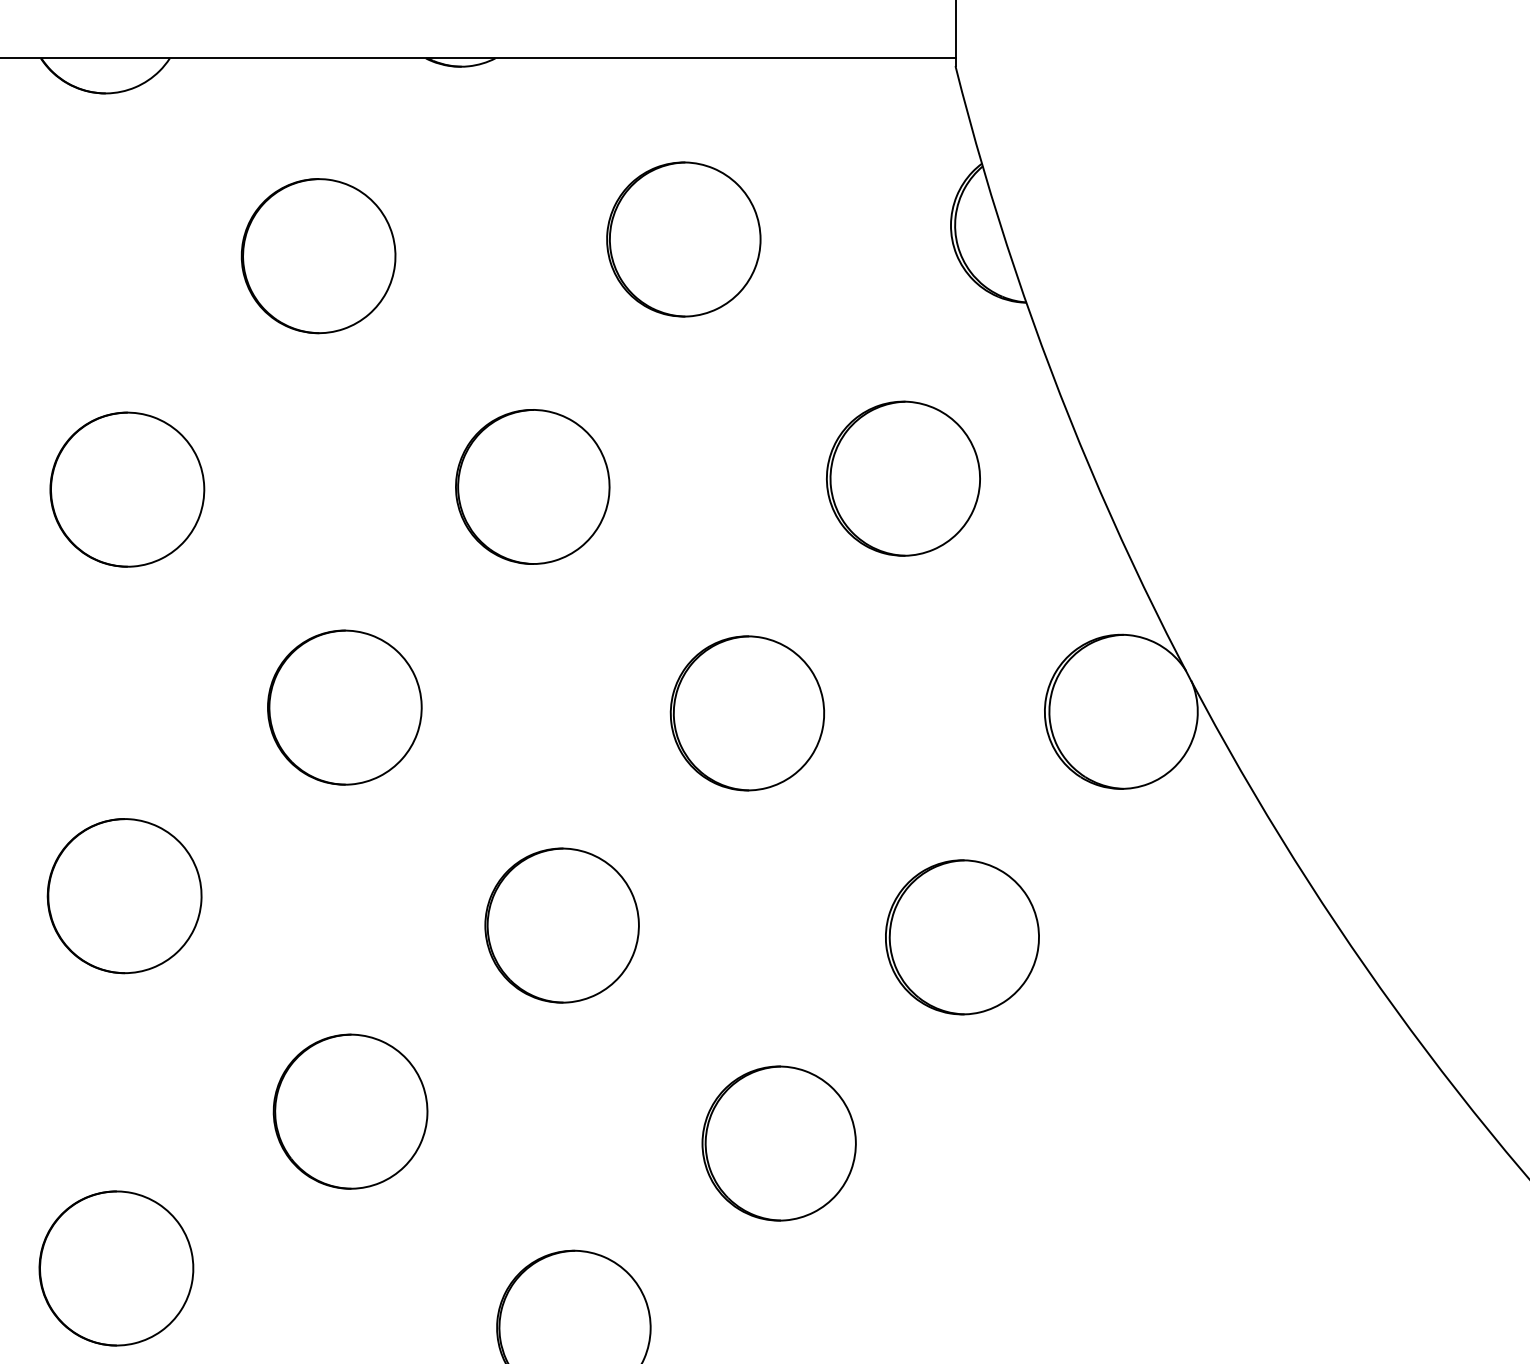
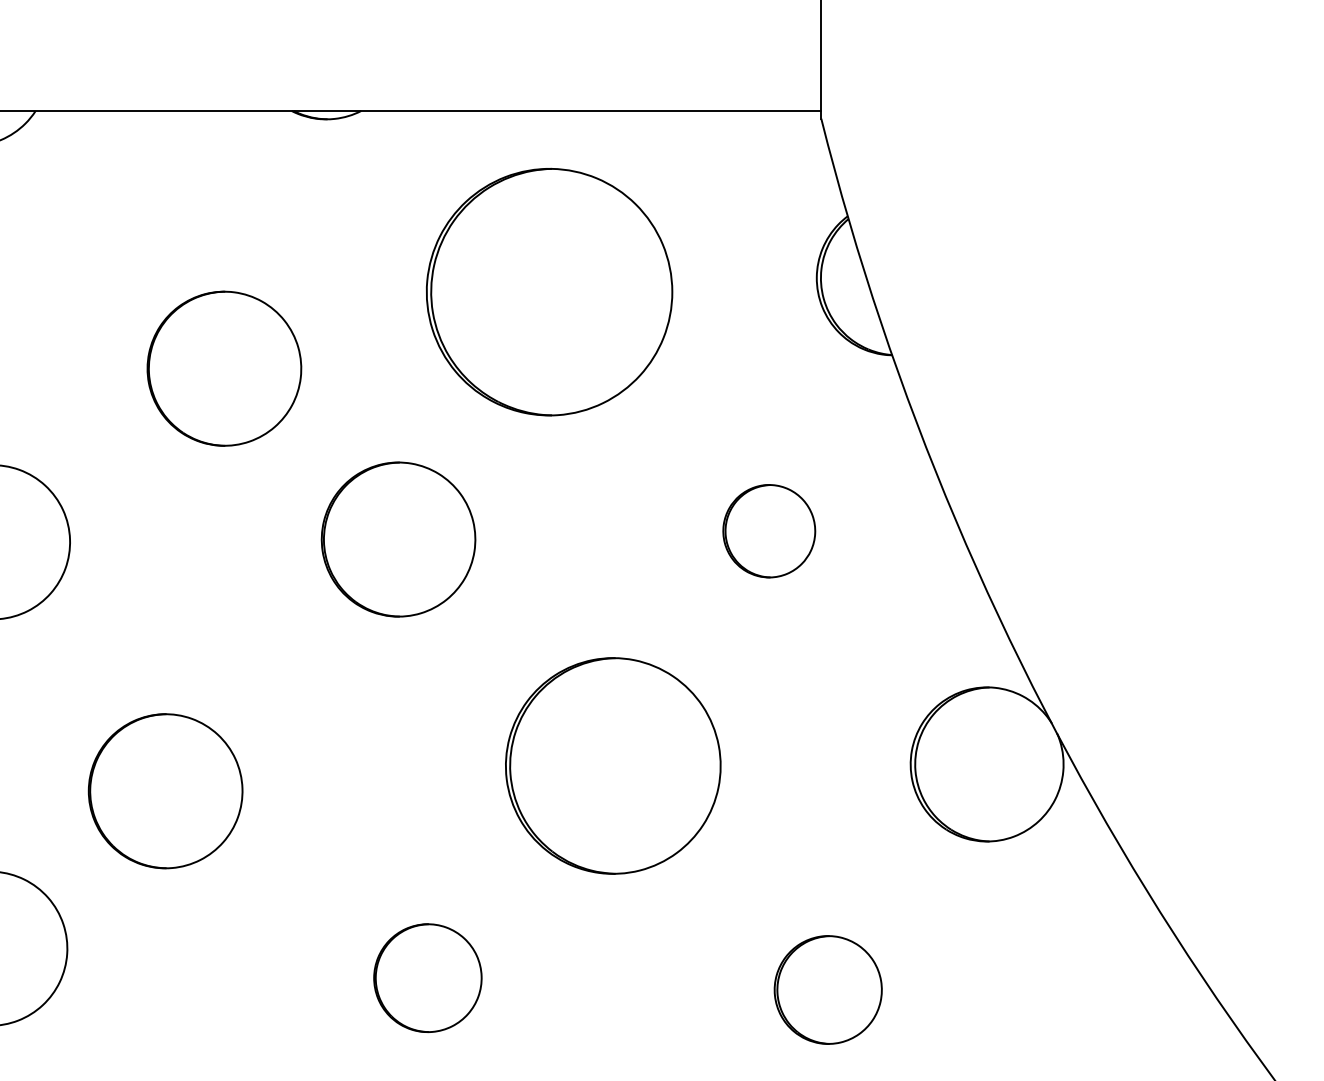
part: (683, 239) -> (549, 292), size x1.6
part: (318, 256) -> (224, 369), moved
part: (903, 478) -> (769, 531), size x0.6
part: (344, 707) -> (165, 791), moved
part: (747, 713) -> (613, 766), size x1.4
part: (561, 925) -> (427, 978), size x0.7
part: (962, 937) -> (828, 990), size x0.7

